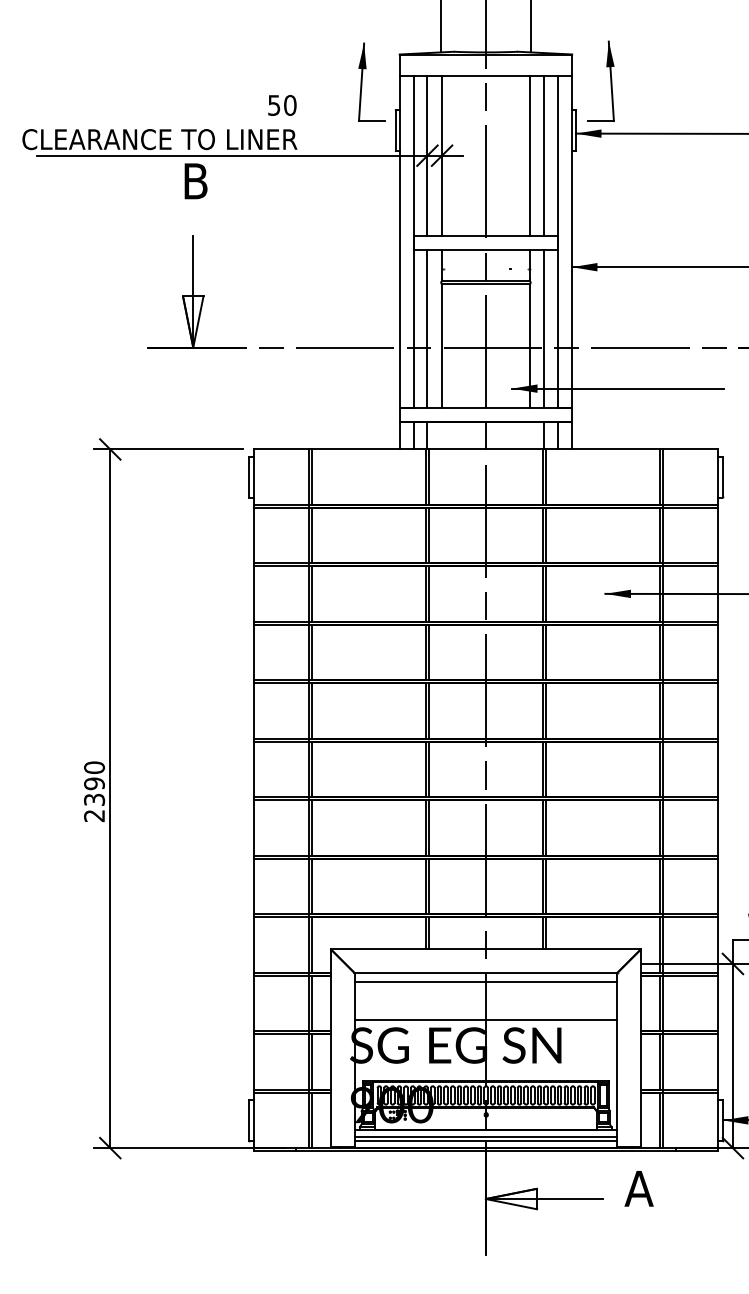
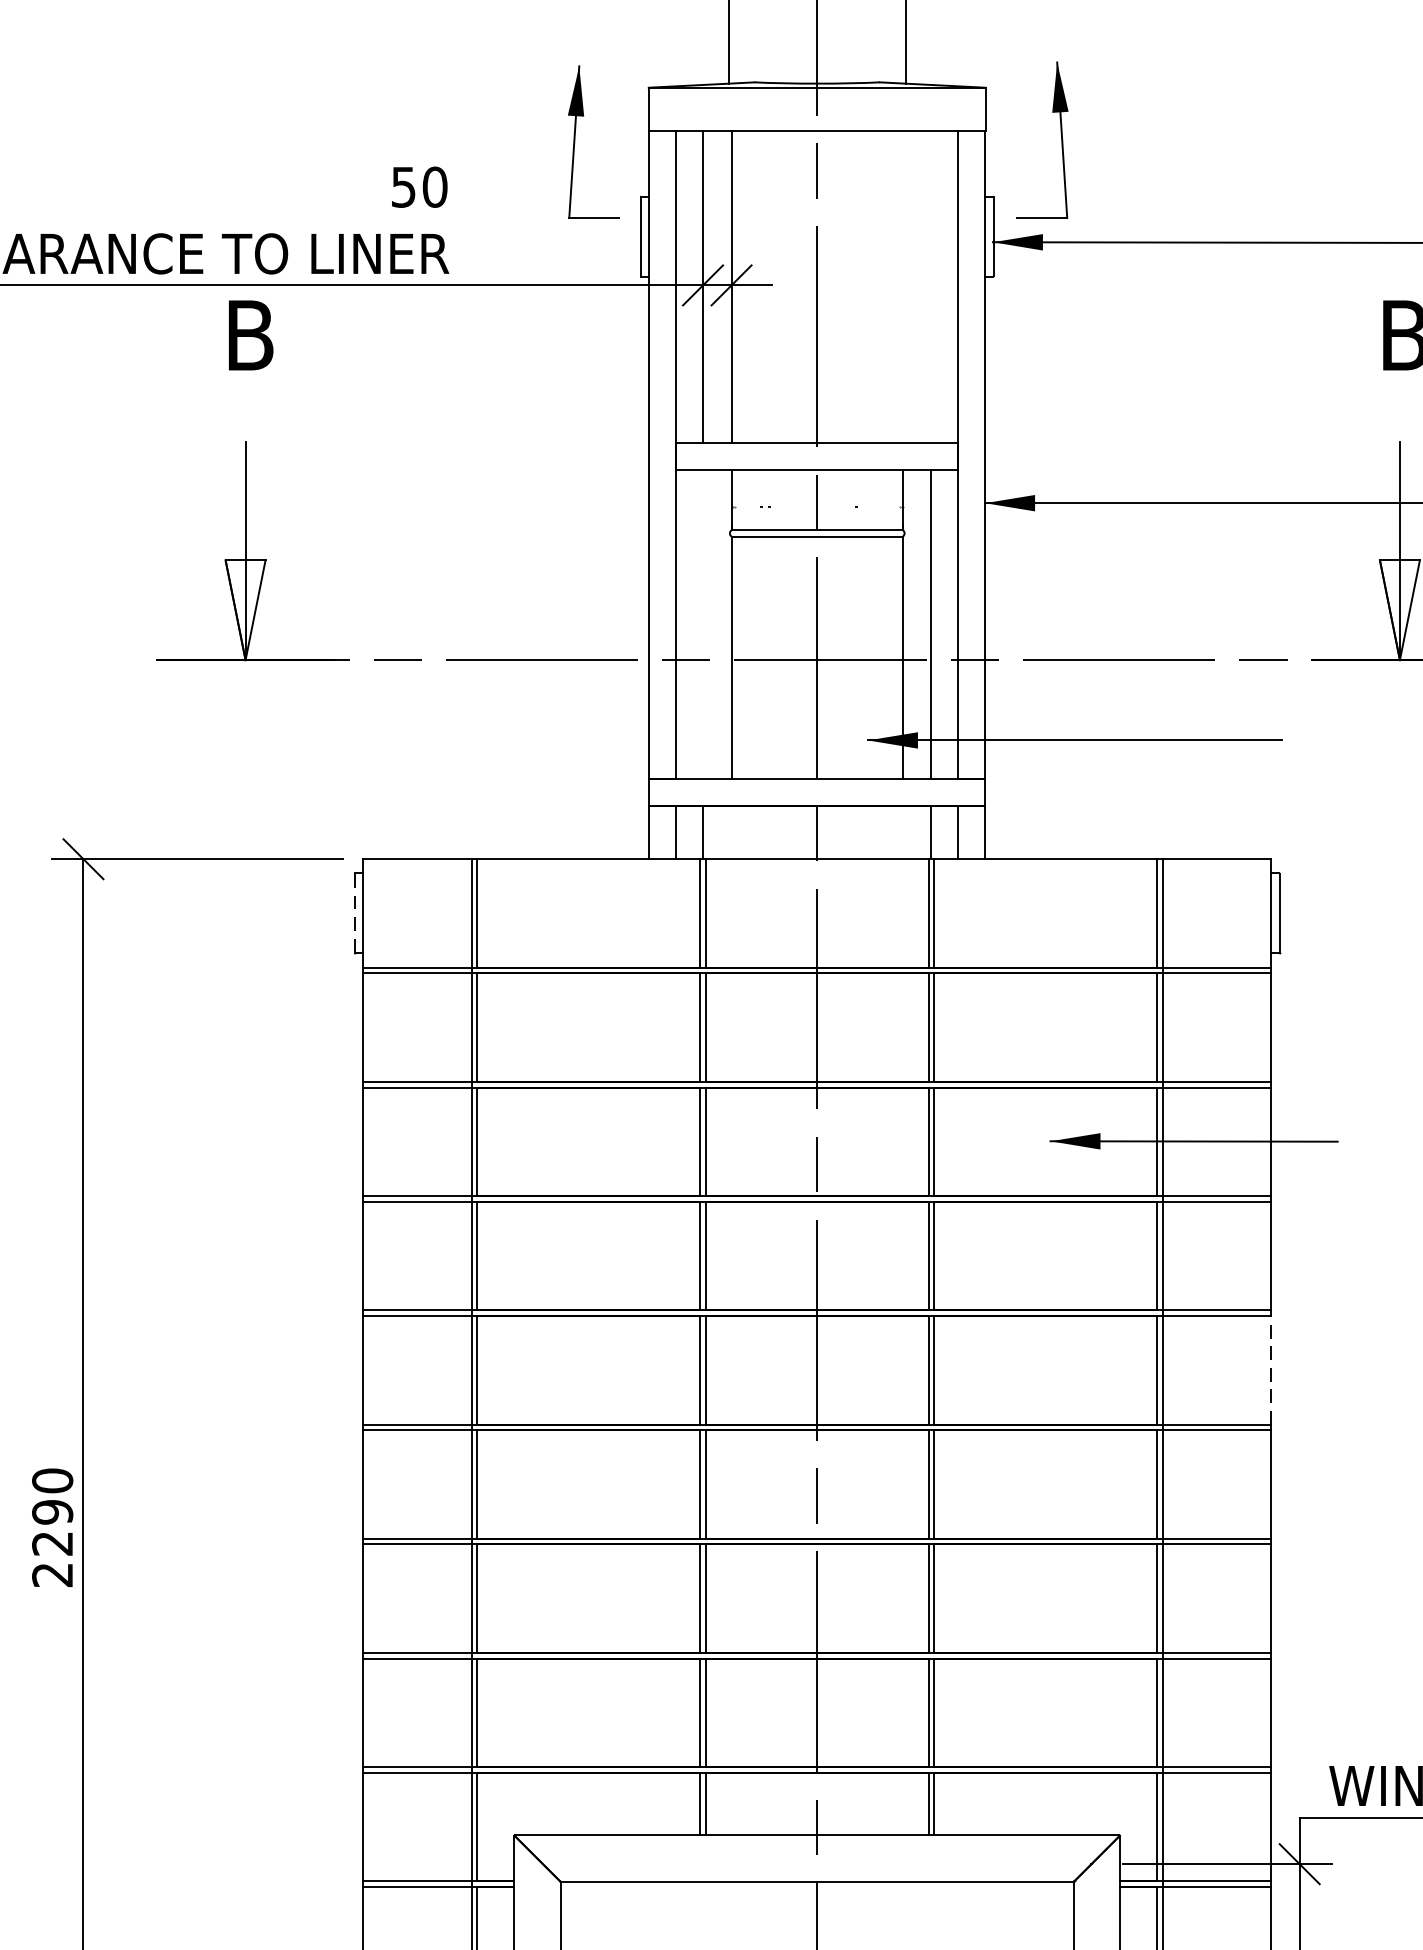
line: (529, 156) -> (902, 286), removed
line: (544, 156) -> (931, 286), removed
line: (427, 329) -> (703, 624), removed
line: (249, 477) -> (355, 913), solid -> dashed
line: (718, 711) -> (1271, 1371), solid -> dashed
text: (94, 799) -> (52, 1542), 2390 -> 2290
line: (485, 982) -> (816, 1900), removed

